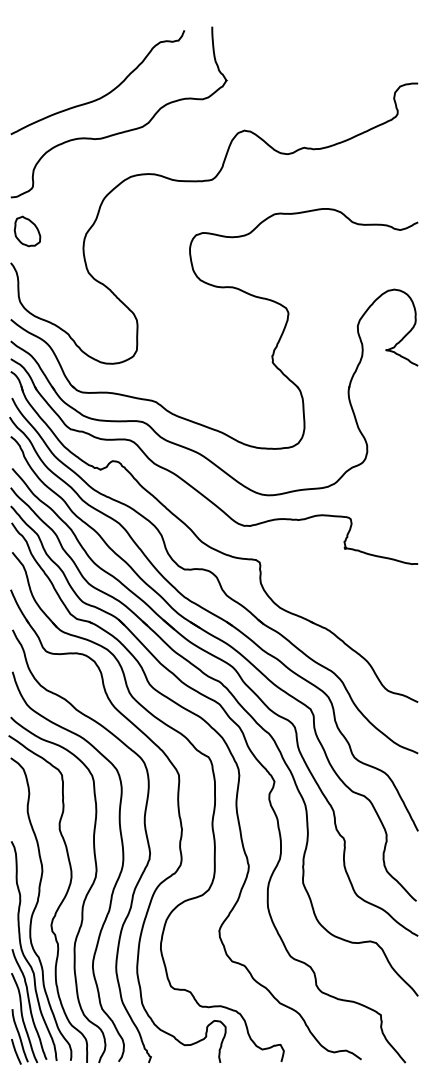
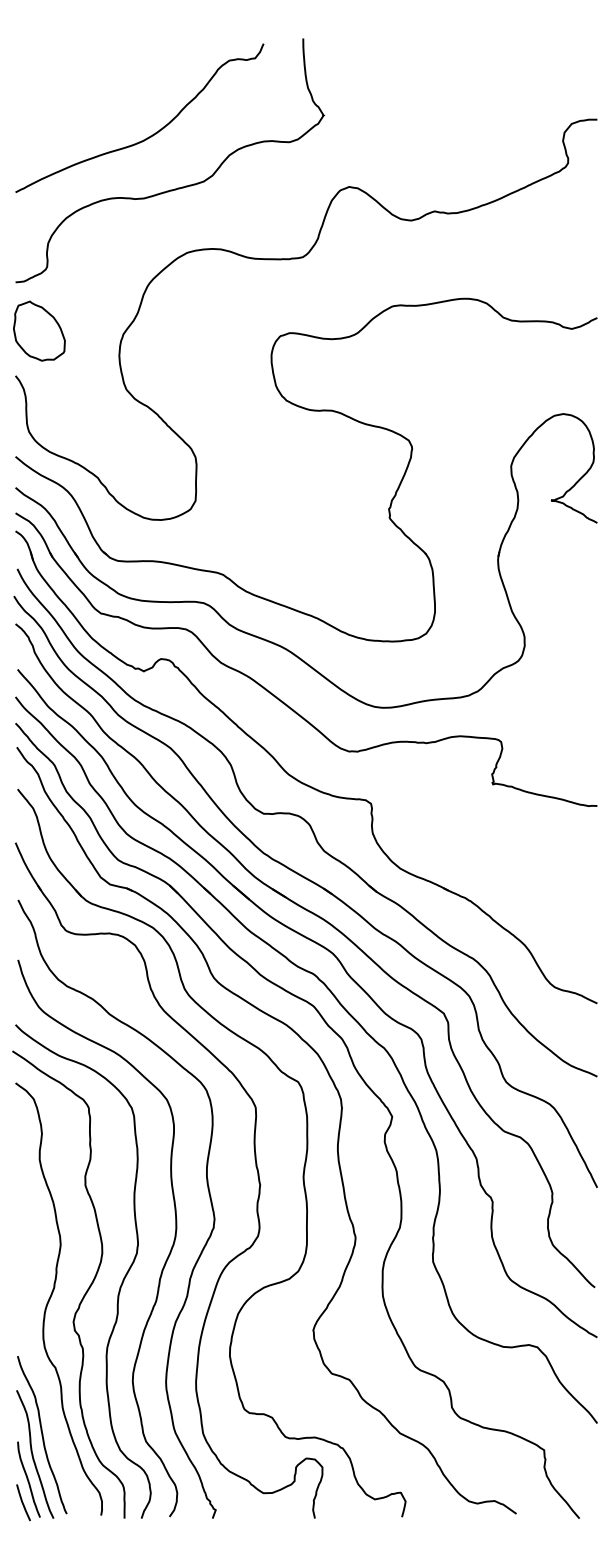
part: (27, 231) -> (39, 330), size x1.4
curve: (24, 955) -> (35, 1365), removed

